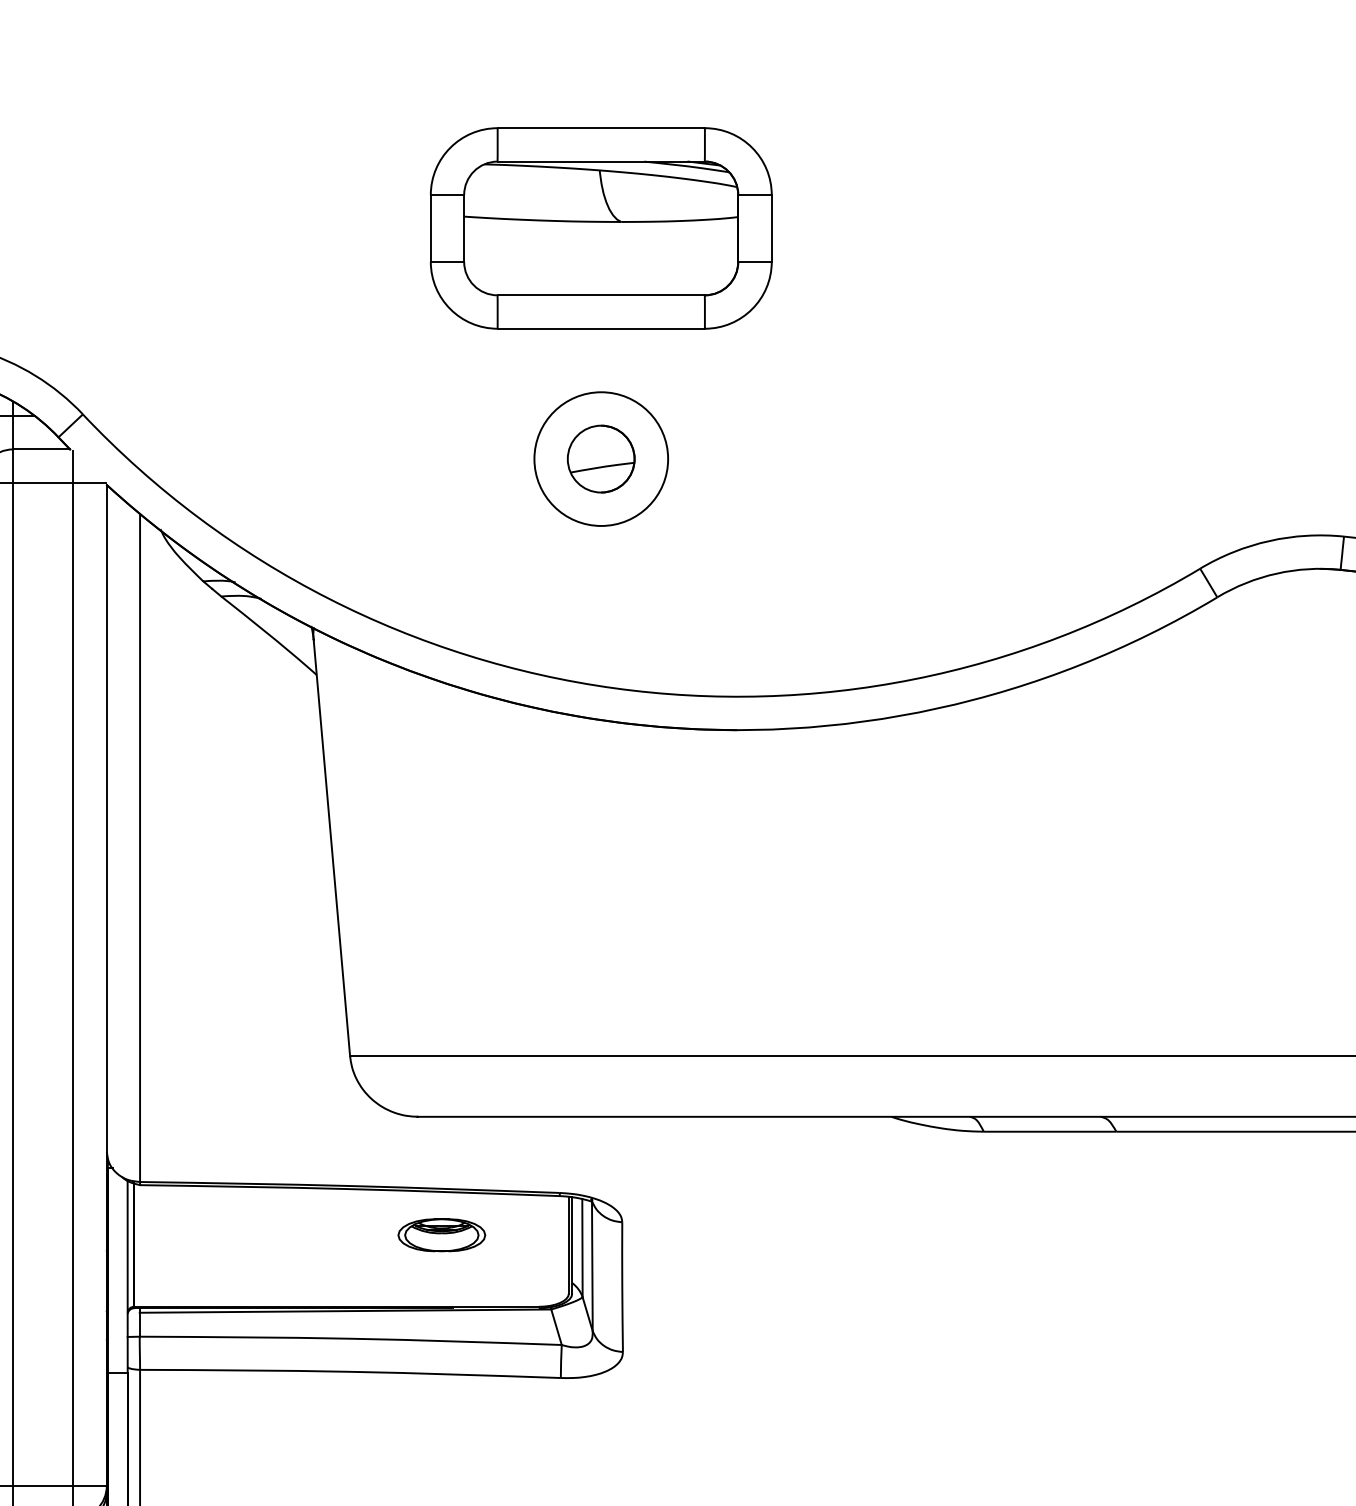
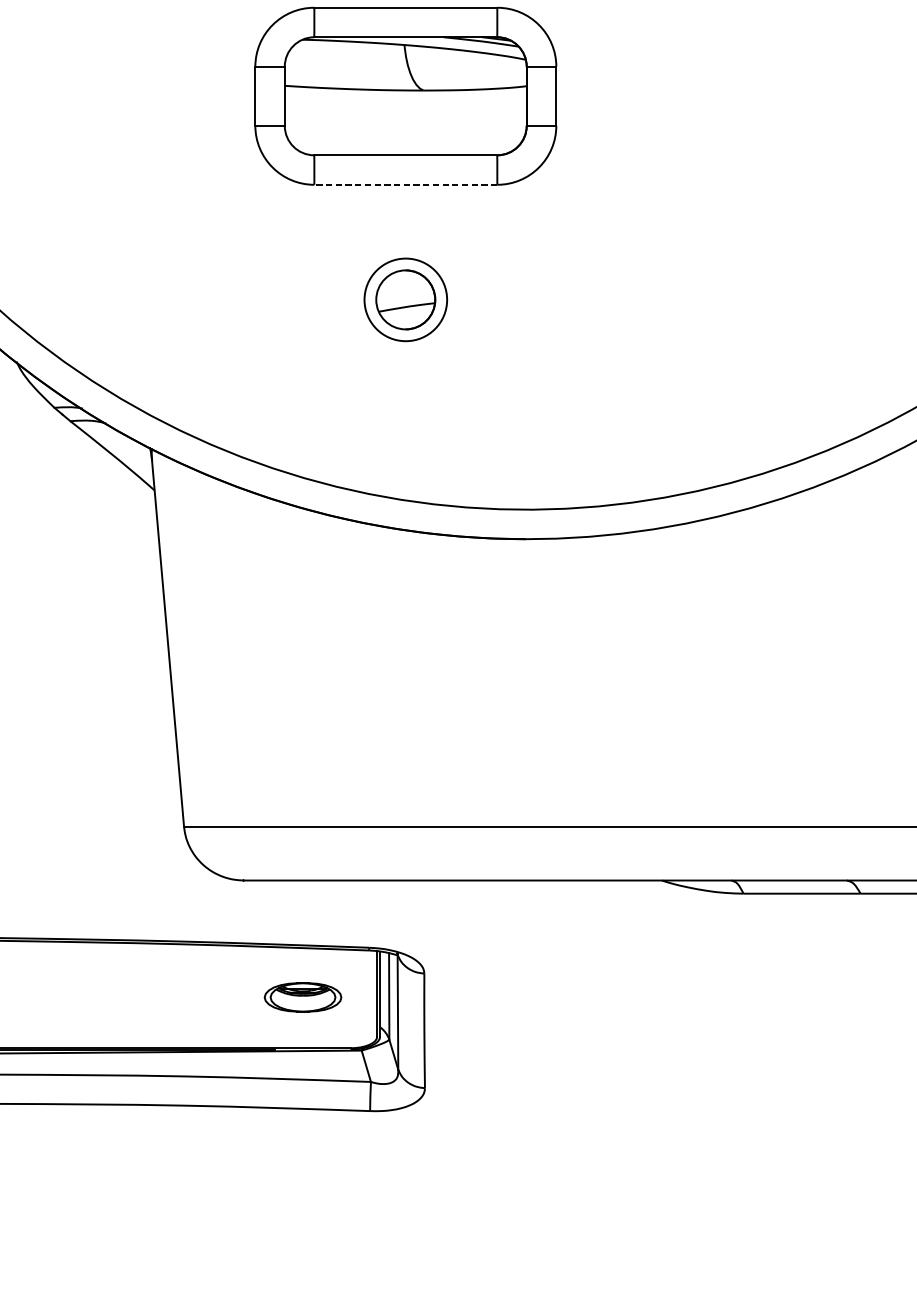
line: (601, 328) -> (406, 184), solid -> dashed
circle: (601, 458) -> (406, 299), size x0.7
part: (441, 1235) -> (302, 997), moved

